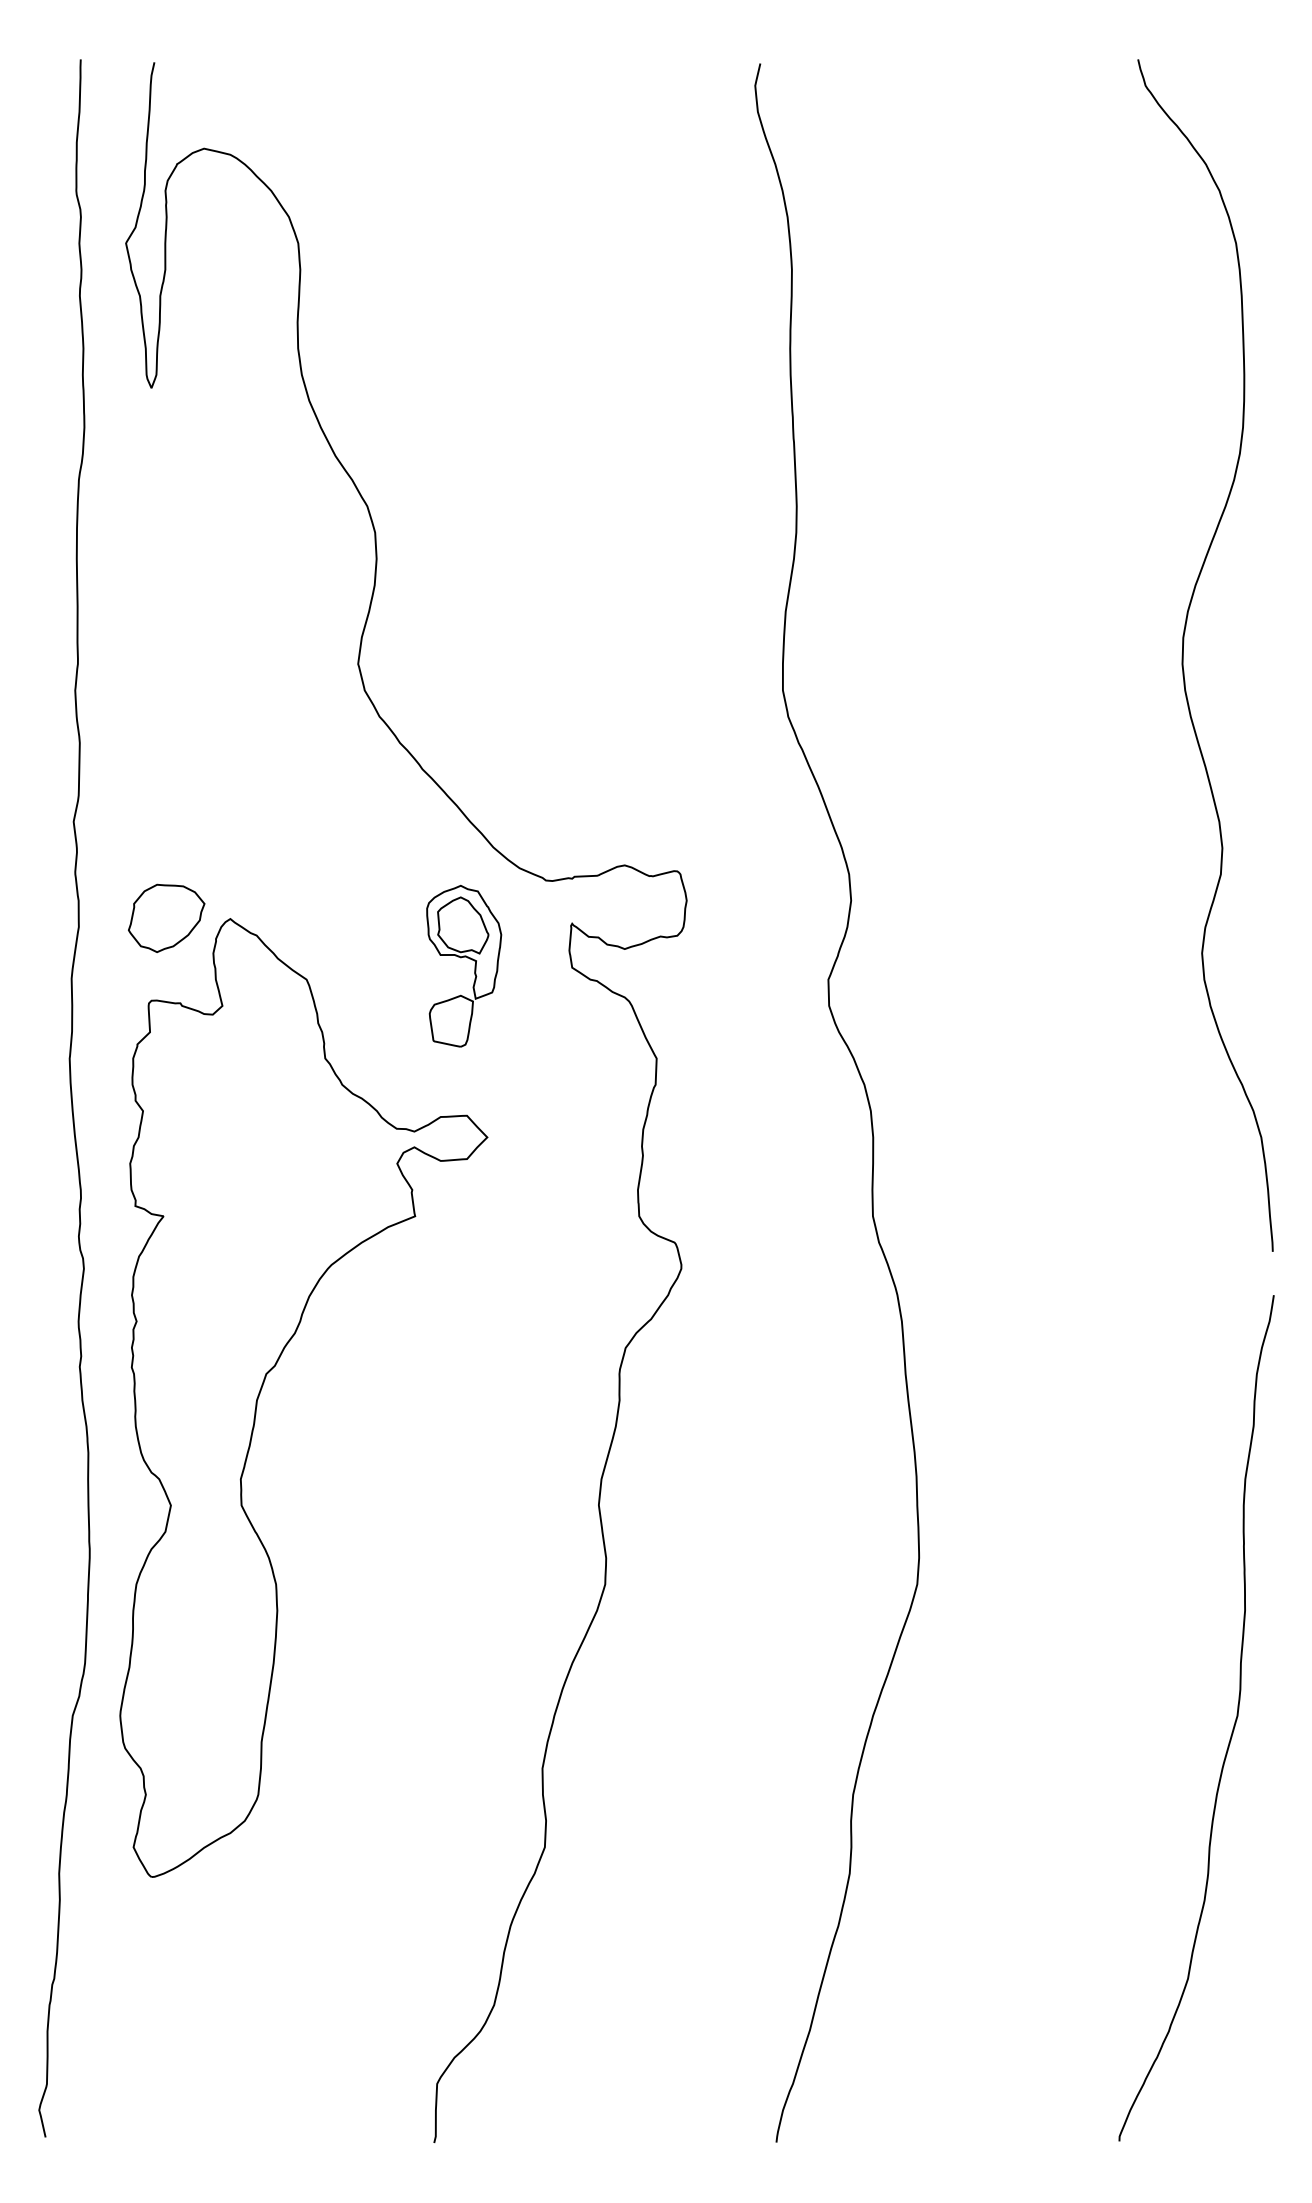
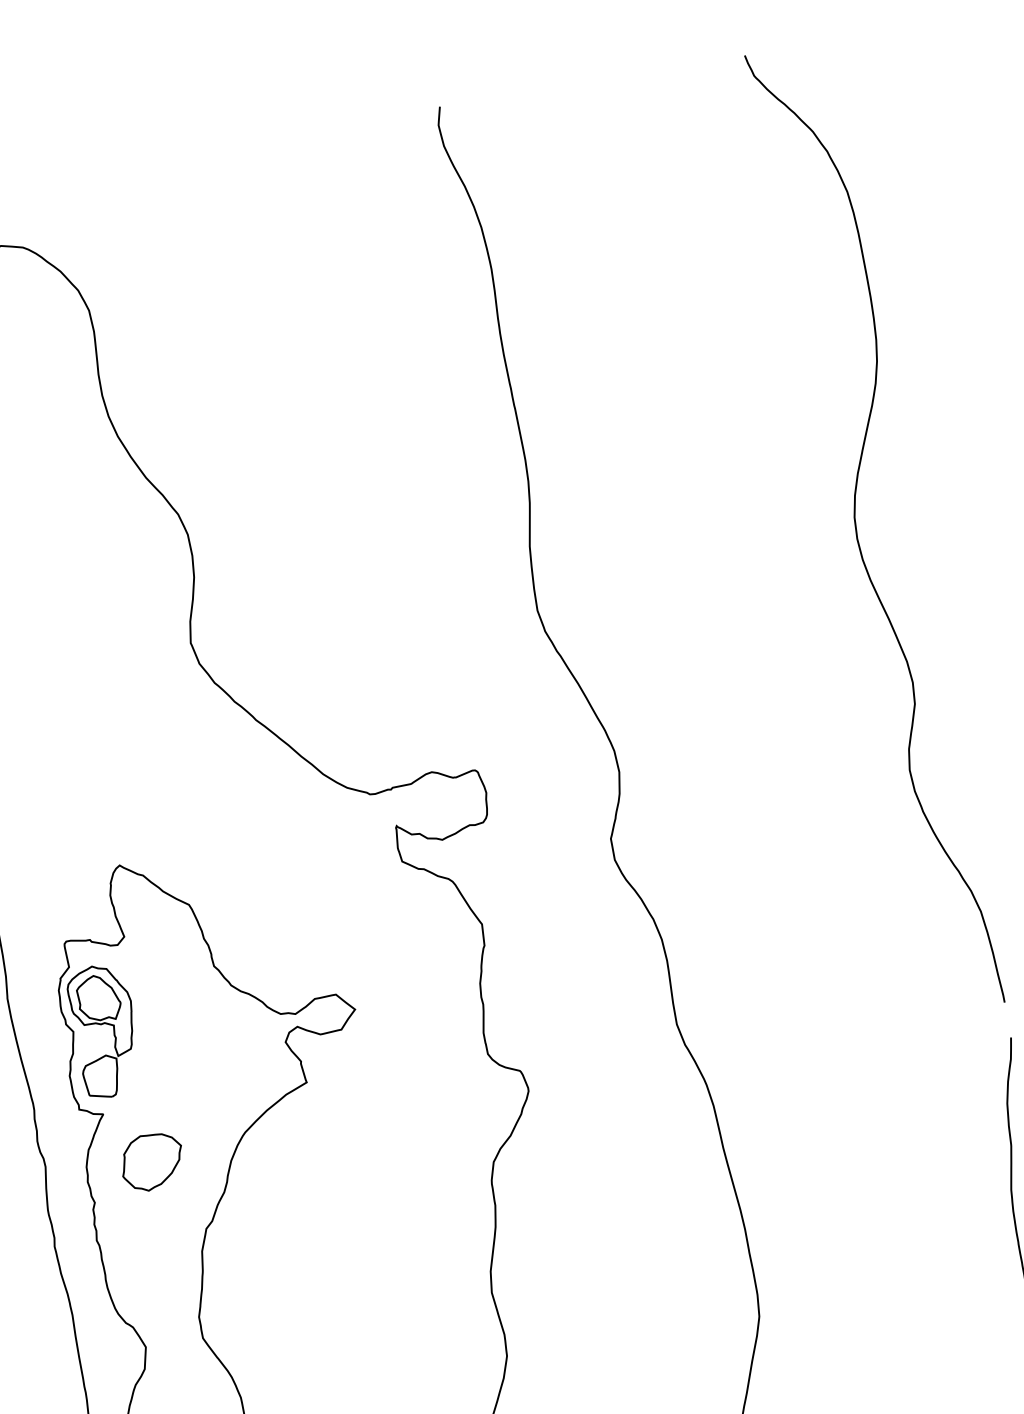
part: (166, 917) -> (152, 1161), moved
part: (461, 958) -> (101, 1025), moved

